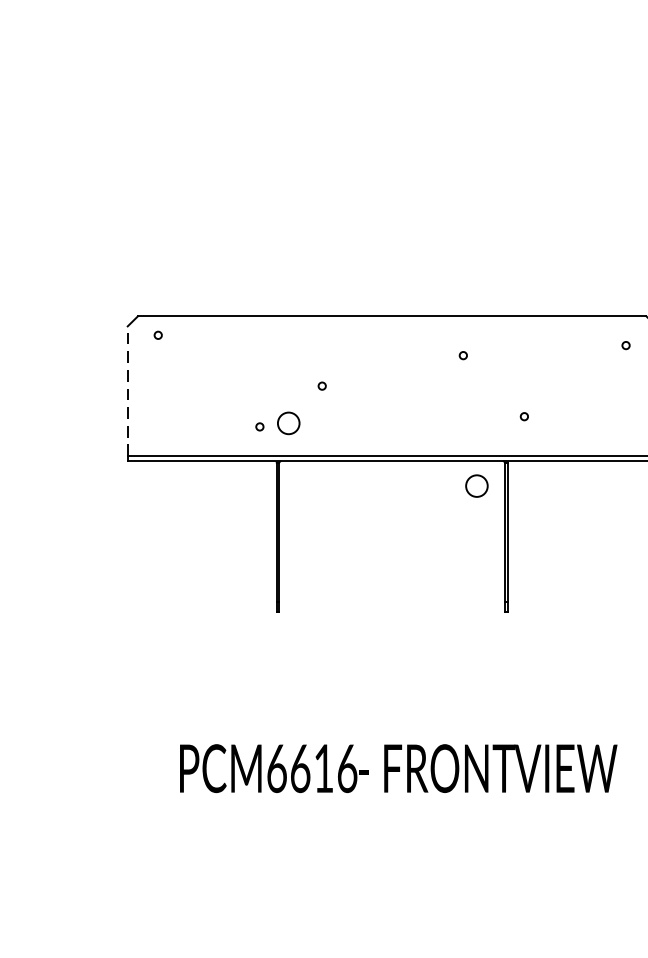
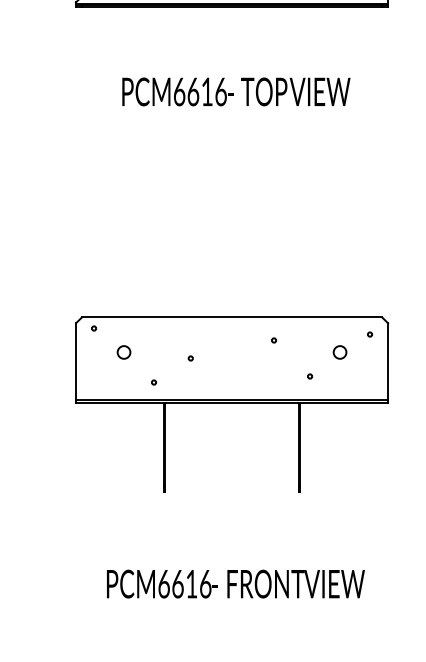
line: (128, 391) -> (76, 361), dashed -> solid
circle: (287, 423) -> (123, 352), moved
circle: (475, 486) -> (339, 352), moved

